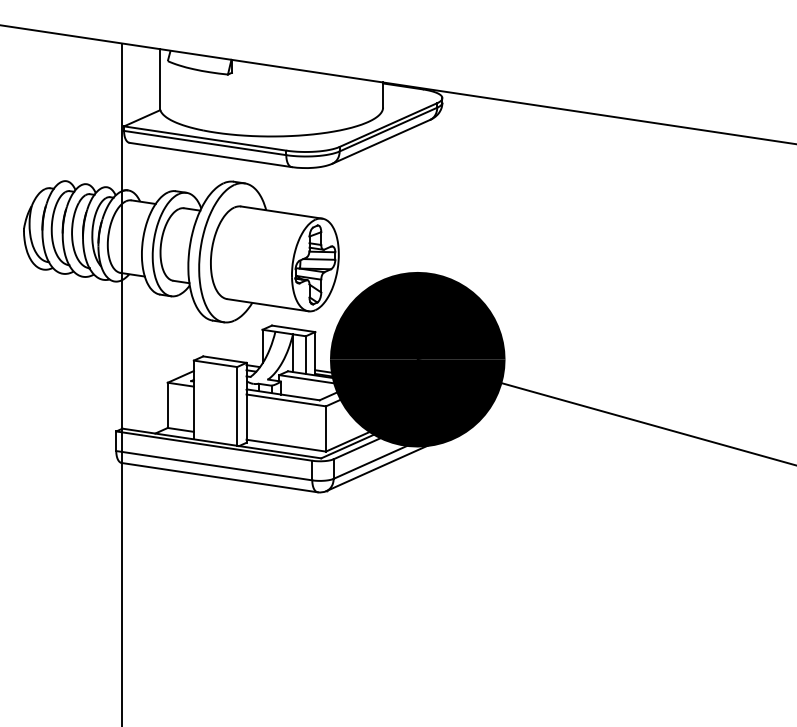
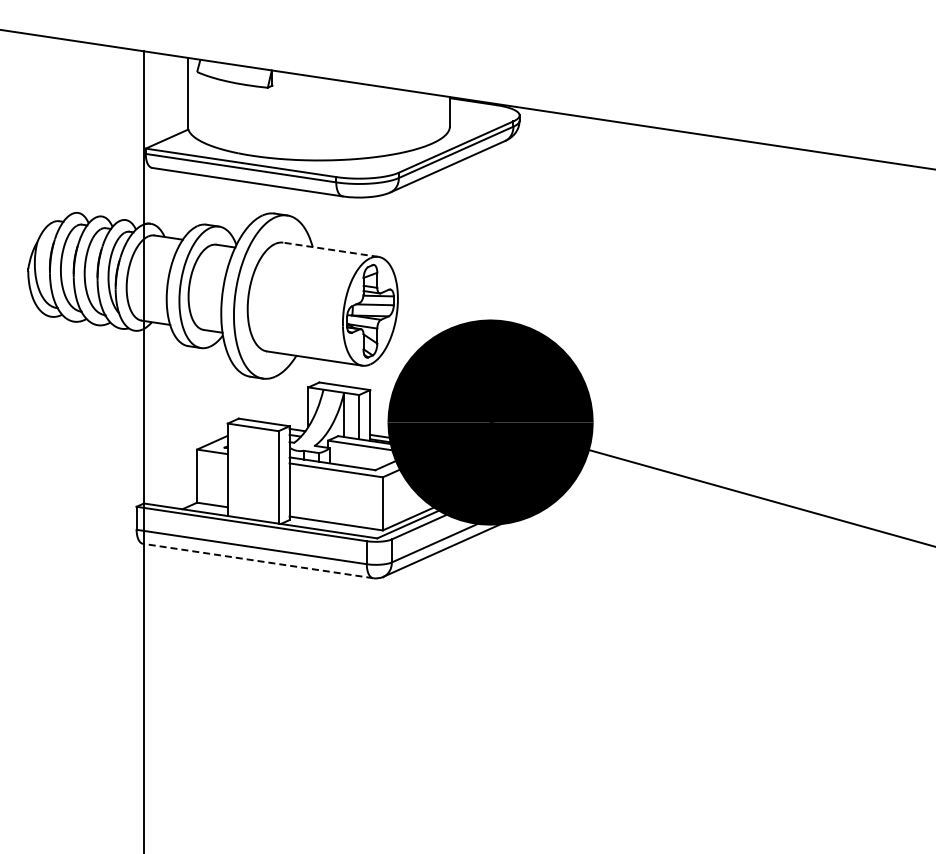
line: (281, 212) -> (330, 249), solid -> dashed
line: (219, 477) -> (257, 560), solid -> dashed

